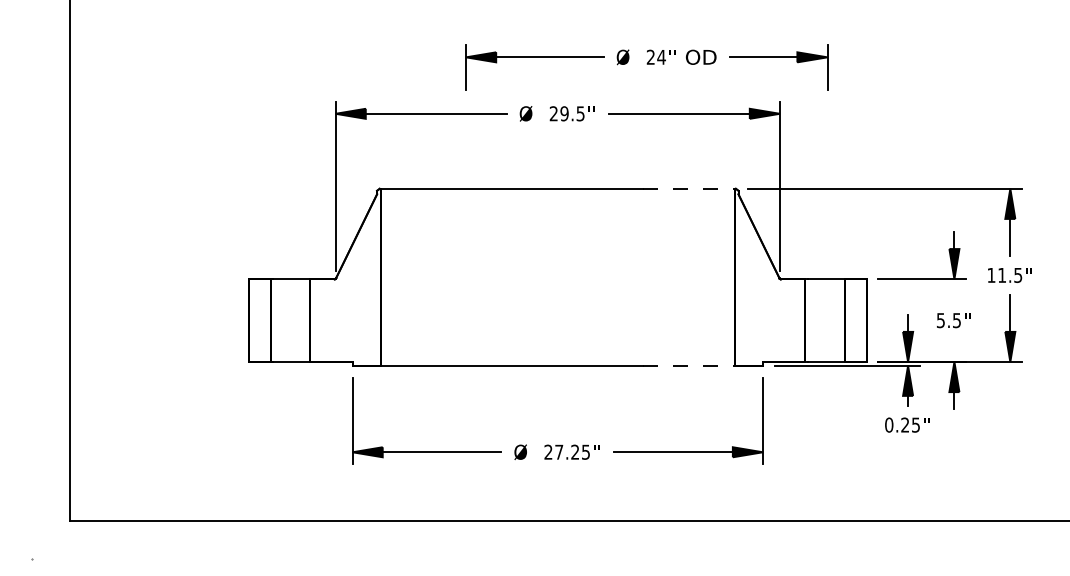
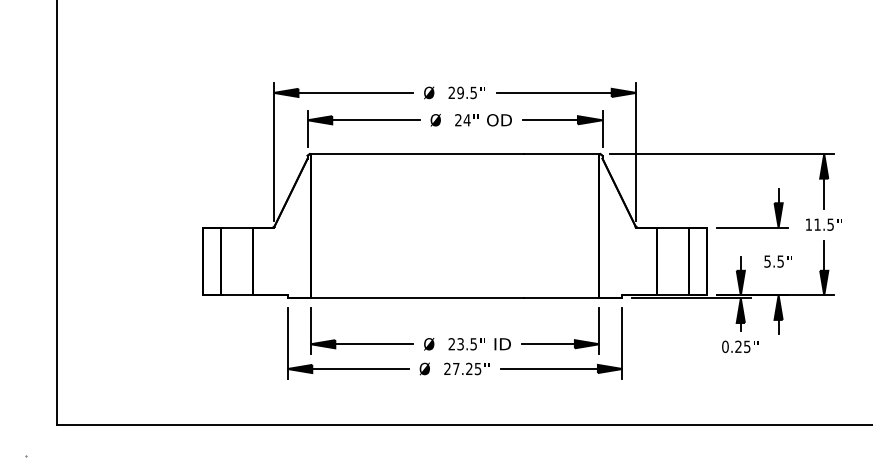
part: (646, 67) -> (454, 128), moved
line: (689, 188) -> (562, 153), dashed -> solid
line: (689, 365) -> (562, 298), dashed -> solid
part: (555, 414) -> (453, 338), added

